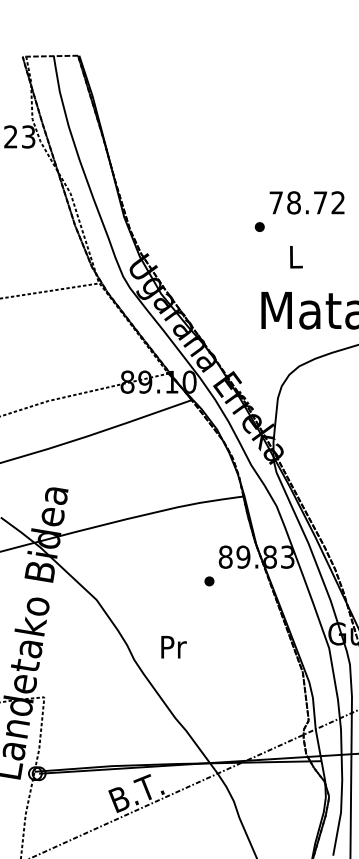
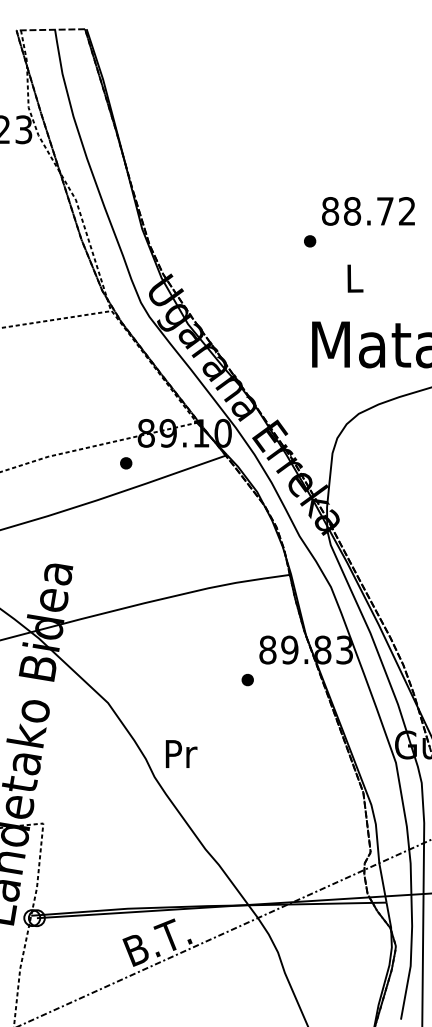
text: (276, 202) -> (330, 210), 78.72 -> 88.72
part: (111, 406) -> (126, 463), added
text: (173, 647) -> (180, 754), moved

